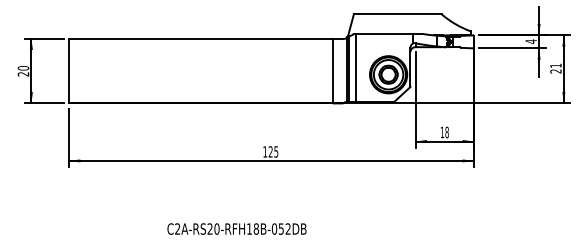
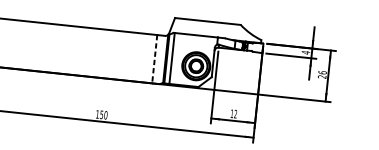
text: (555, 65) -> (322, 72), 21 -> 26
line: (332, 71) -> (154, 59), solid -> dashed
text: (446, 132) -> (235, 114), 18 -> 12
text: (273, 151) -> (103, 114), 125 -> 150

